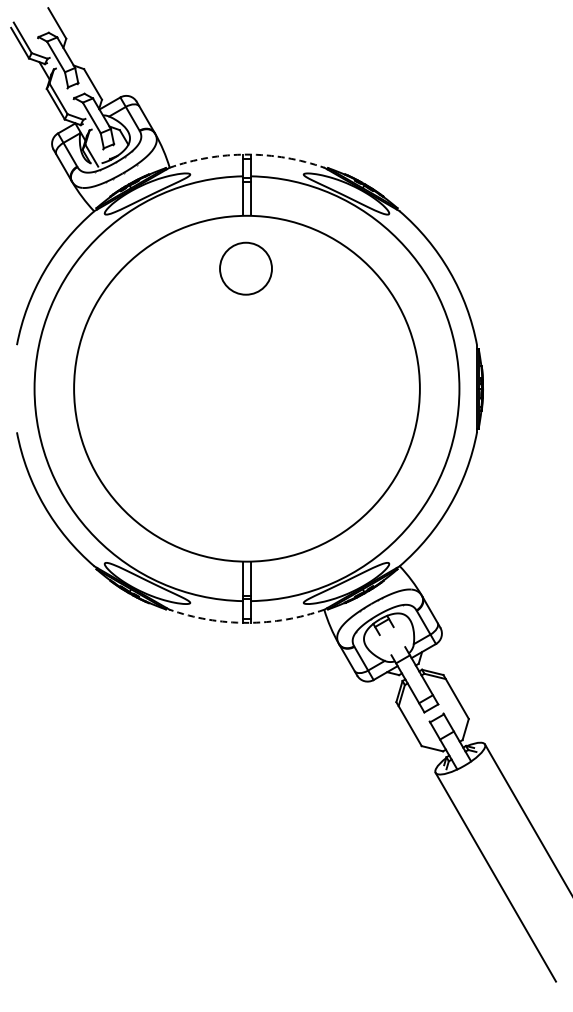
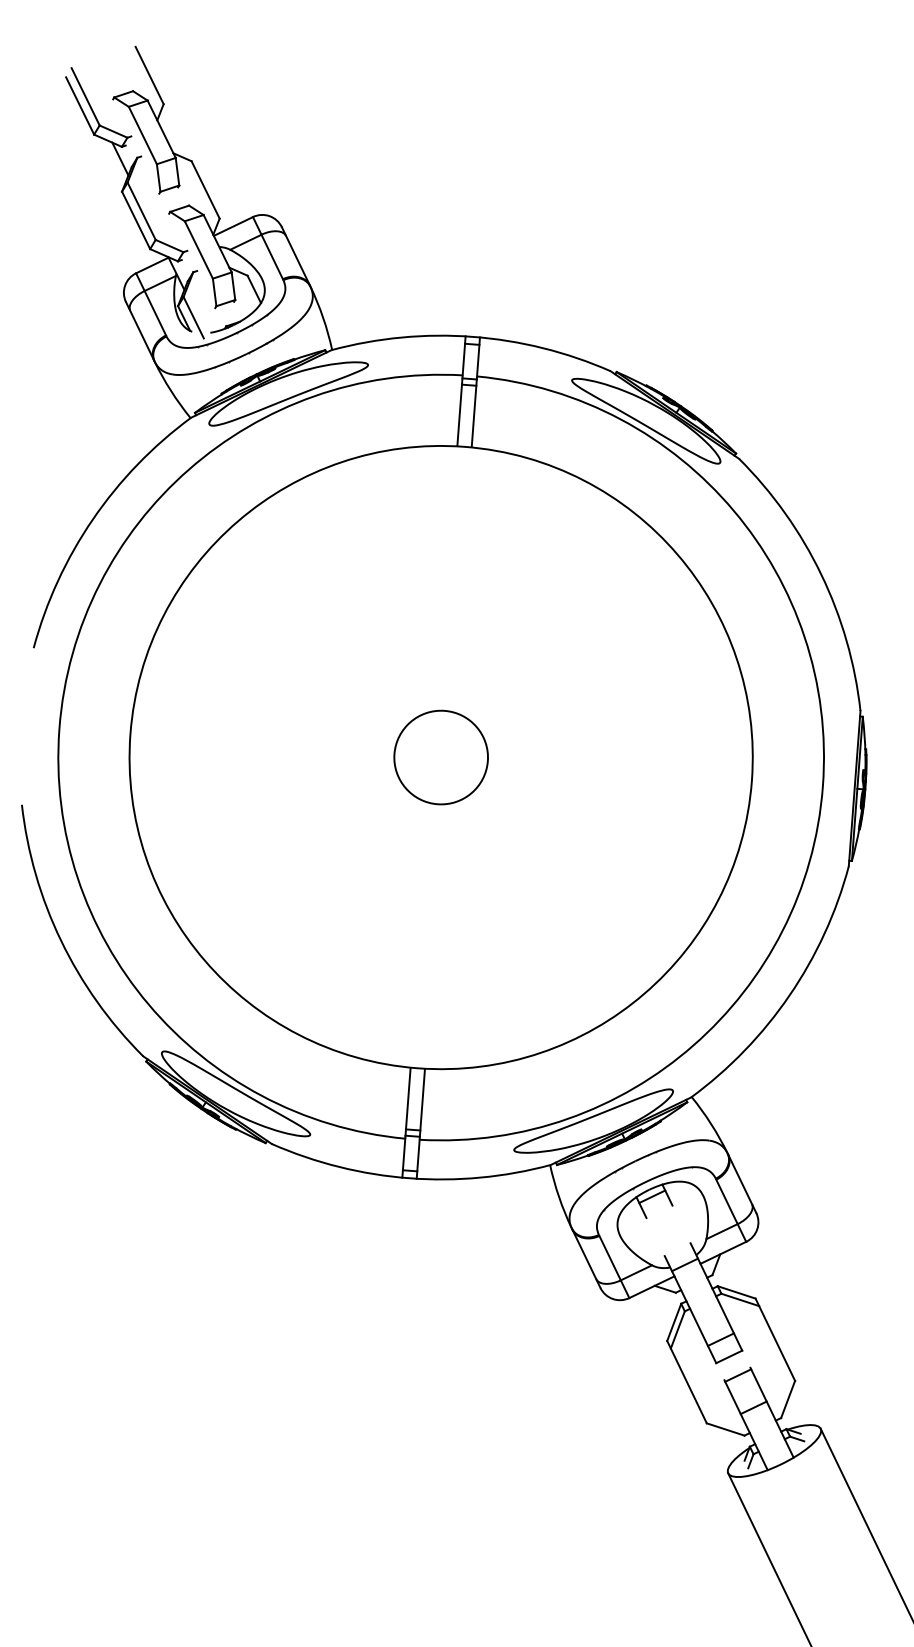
arc: (247, 154) -> (473, 336), dashed -> solid
circle: (245, 268) -> (440, 757), moved
arc: (247, 622) -> (410, 1177), dashed -> solid

